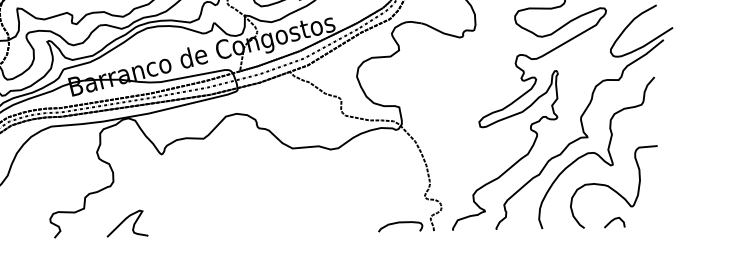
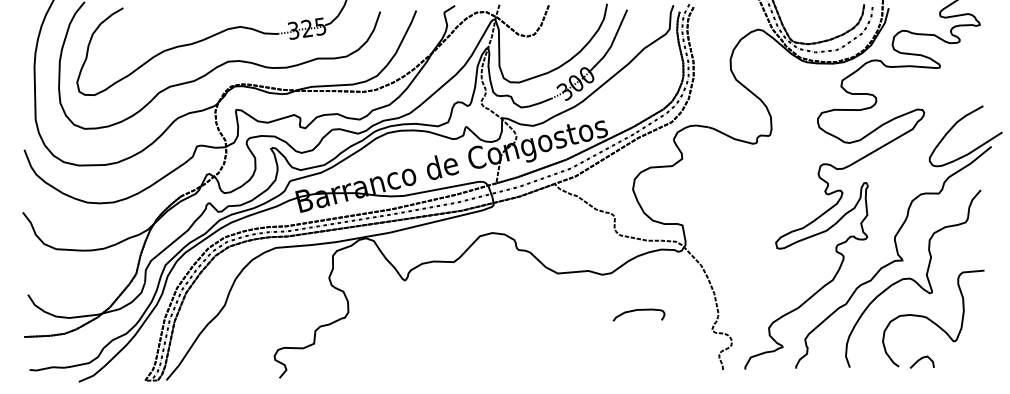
curve: (124, 221) -> (361, 358), removed
curve: (613, 221) -> (920, 360), moved
curve: (400, 222) -> (638, 310), moved

